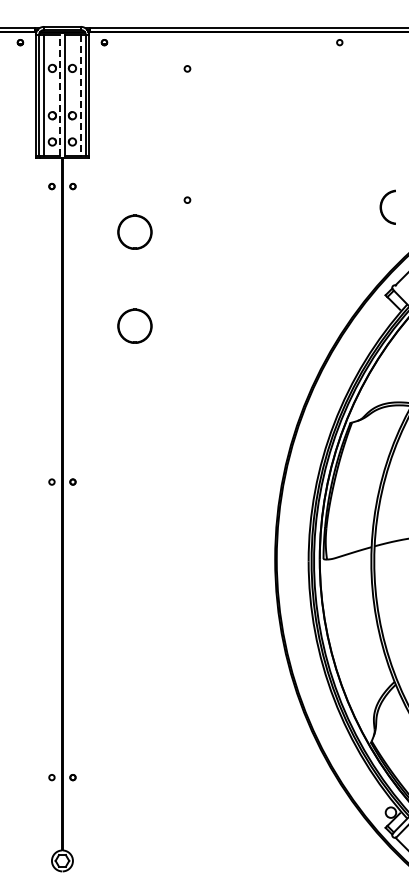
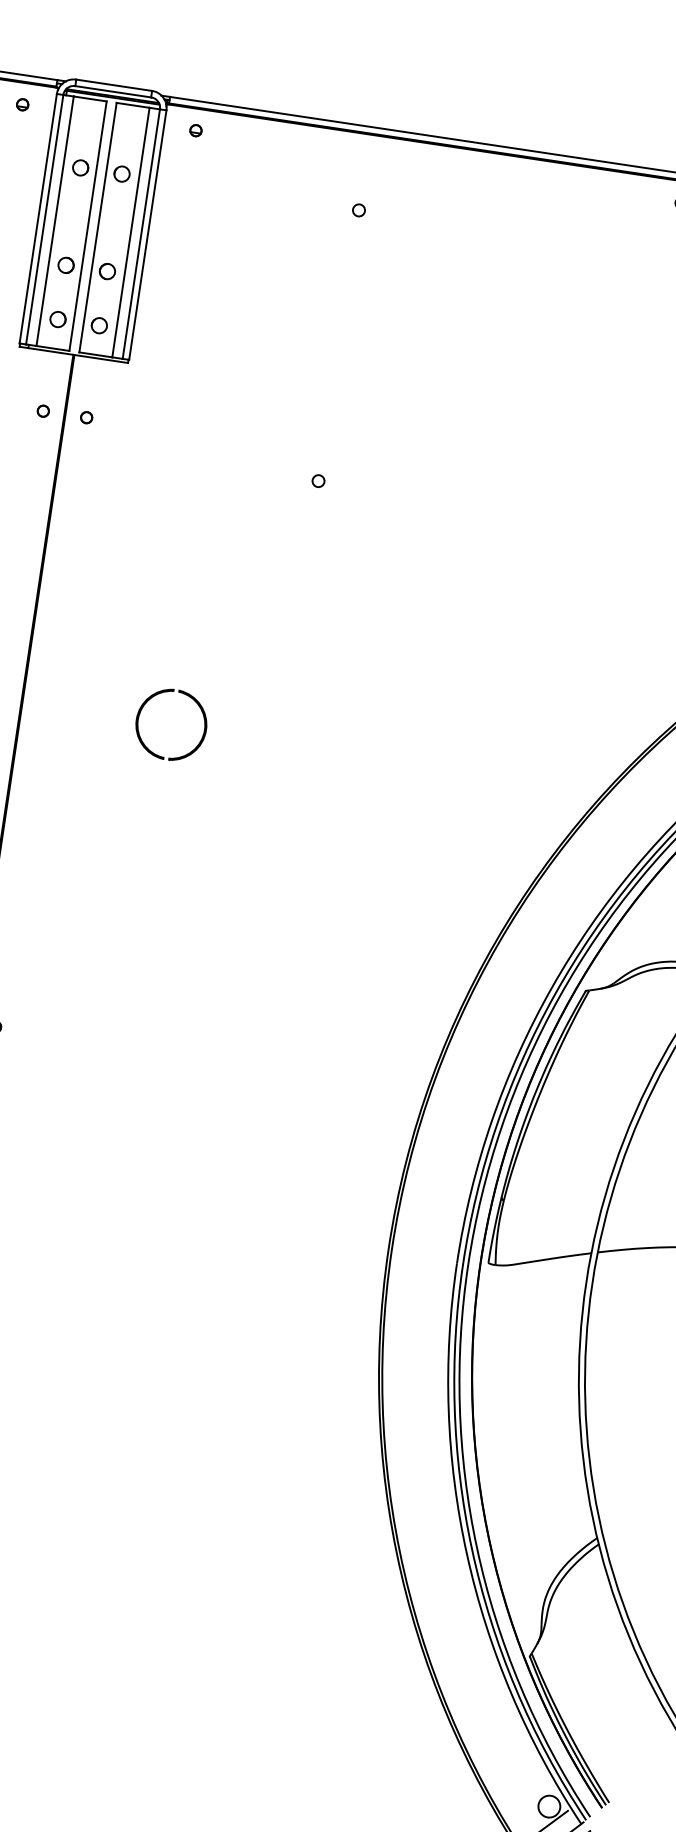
line: (60, 95) -> (89, 226), dashed -> solid
line: (80, 95) -> (130, 232), dashed -> solid
part: (134, 231) -> (199, 529), removed

